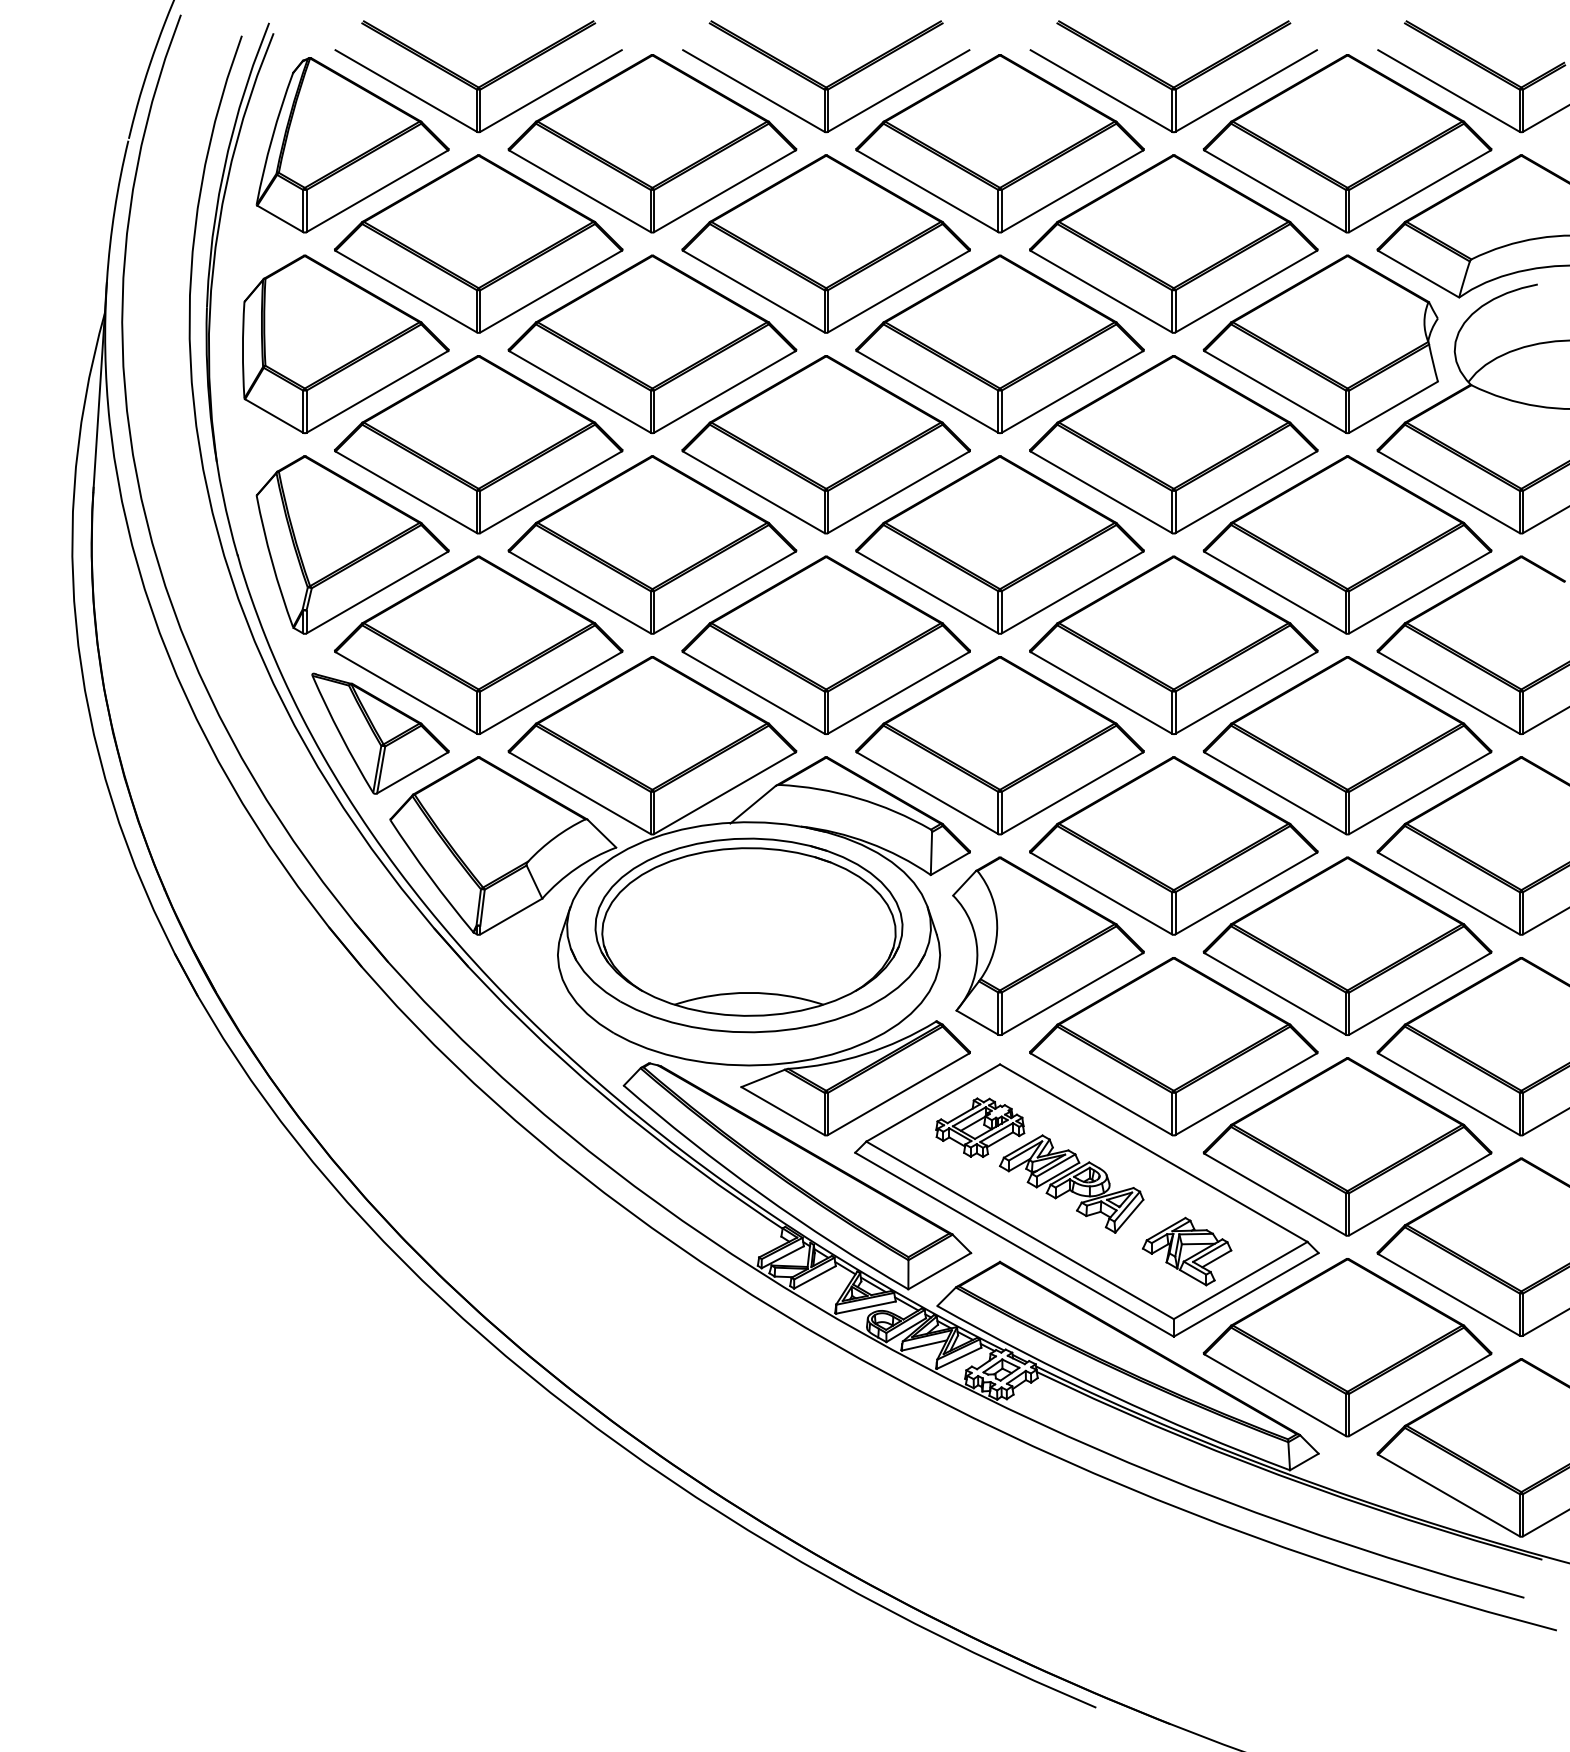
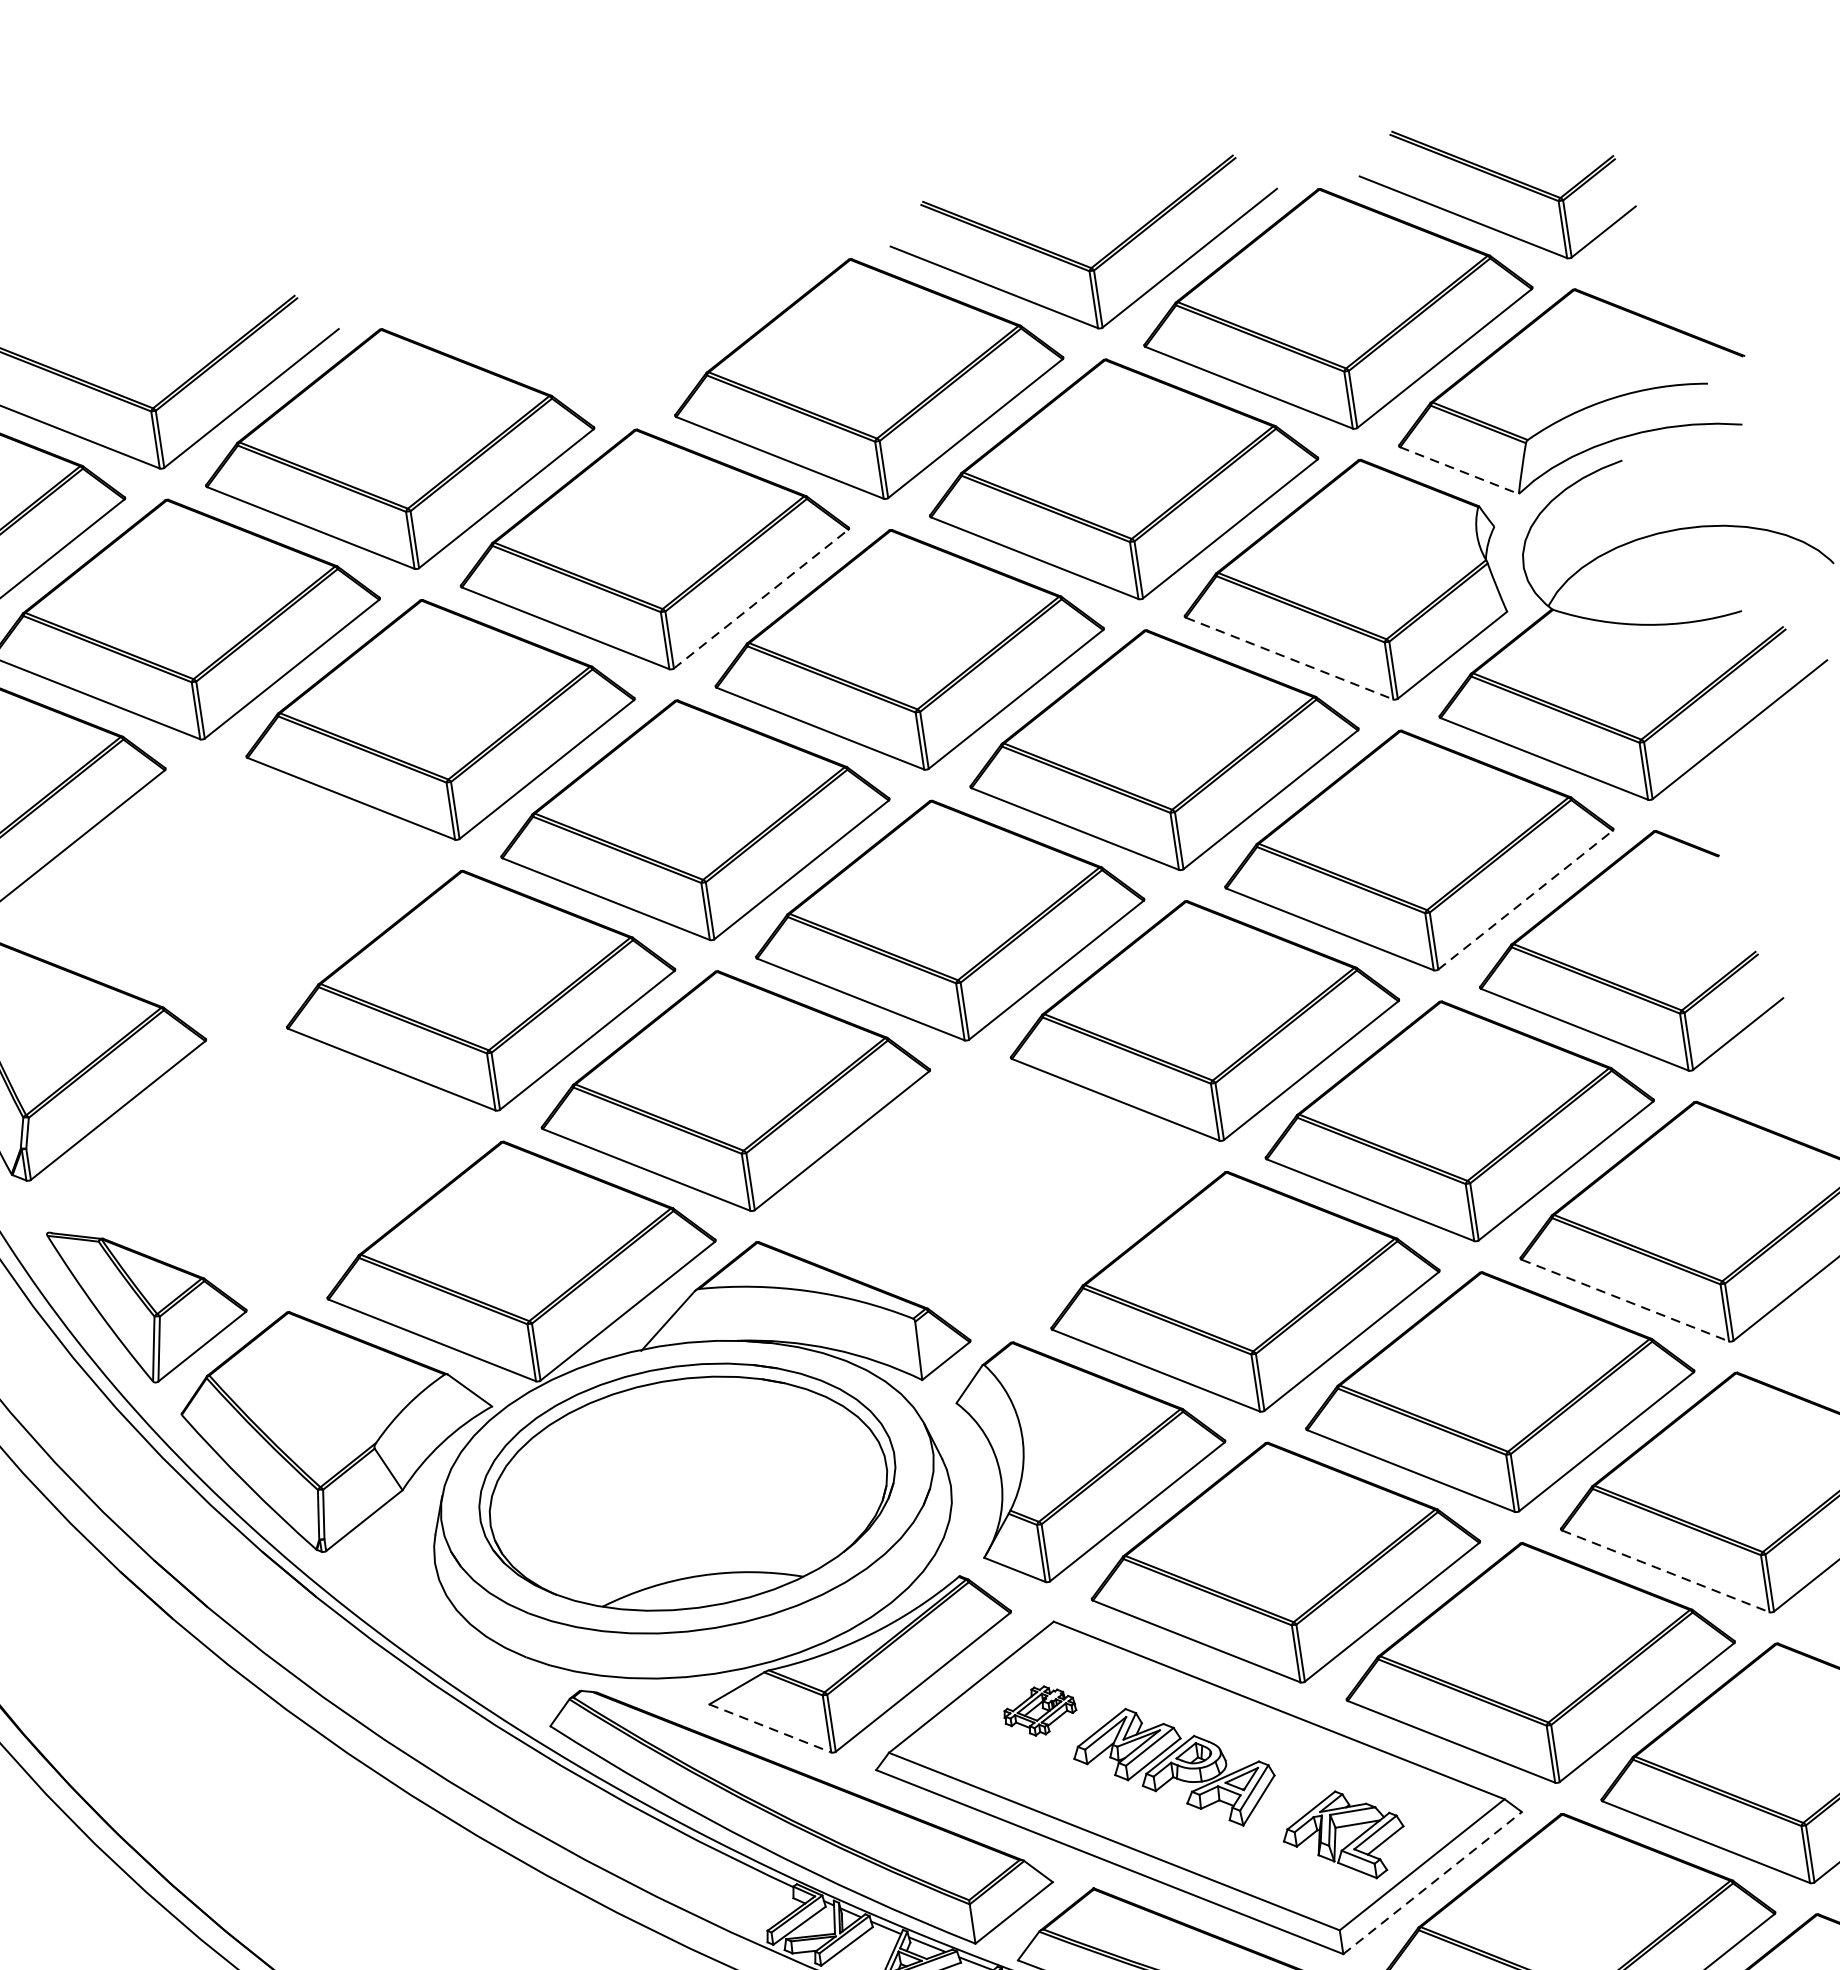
part: (832, 82) -> (629, 330), removed
line: (1418, 274) -> (1459, 471), solid -> dashed
line: (898, 291) -> (760, 598), solid -> dashed
line: (1275, 391) -> (1289, 657), solid -> dashed
part: (478, 444) -> (224, 890), removed
line: (1420, 592) -> (1526, 899), solid -> dashed
part: (478, 644) -> (265, 1160), removed
part: (999, 745) -> (988, 1191), removed
line: (1448, 893) -> (1624, 1300), solid -> dashed
line: (1448, 1094) -> (1665, 1571), solid -> dashed
line: (783, 1111) -> (771, 1728), solid -> dashed
part: (980, 1127) -> (1040, 1710), size x0.6
line: (1246, 1294) -> (1432, 1882), solid -> dashed

